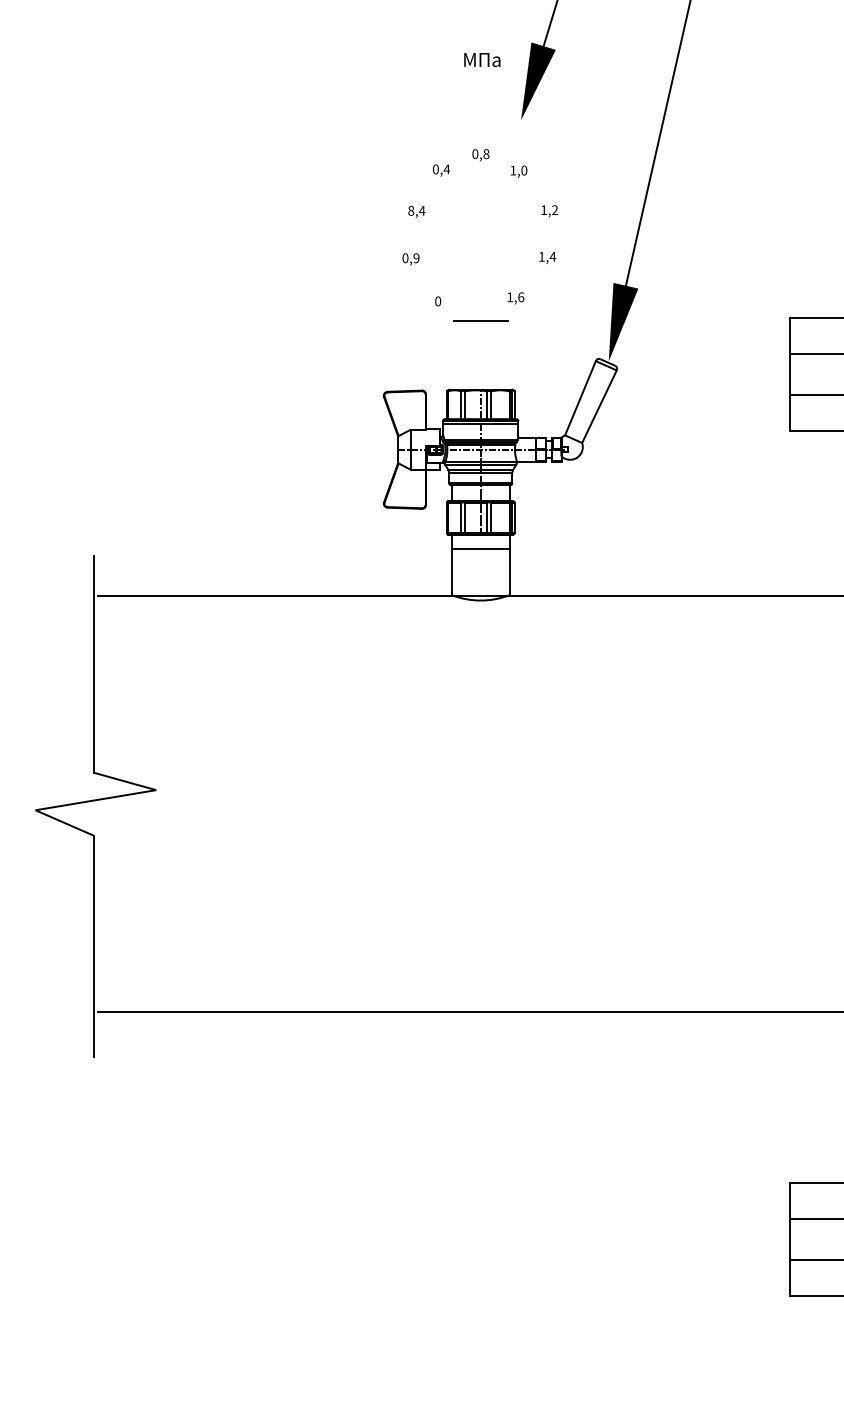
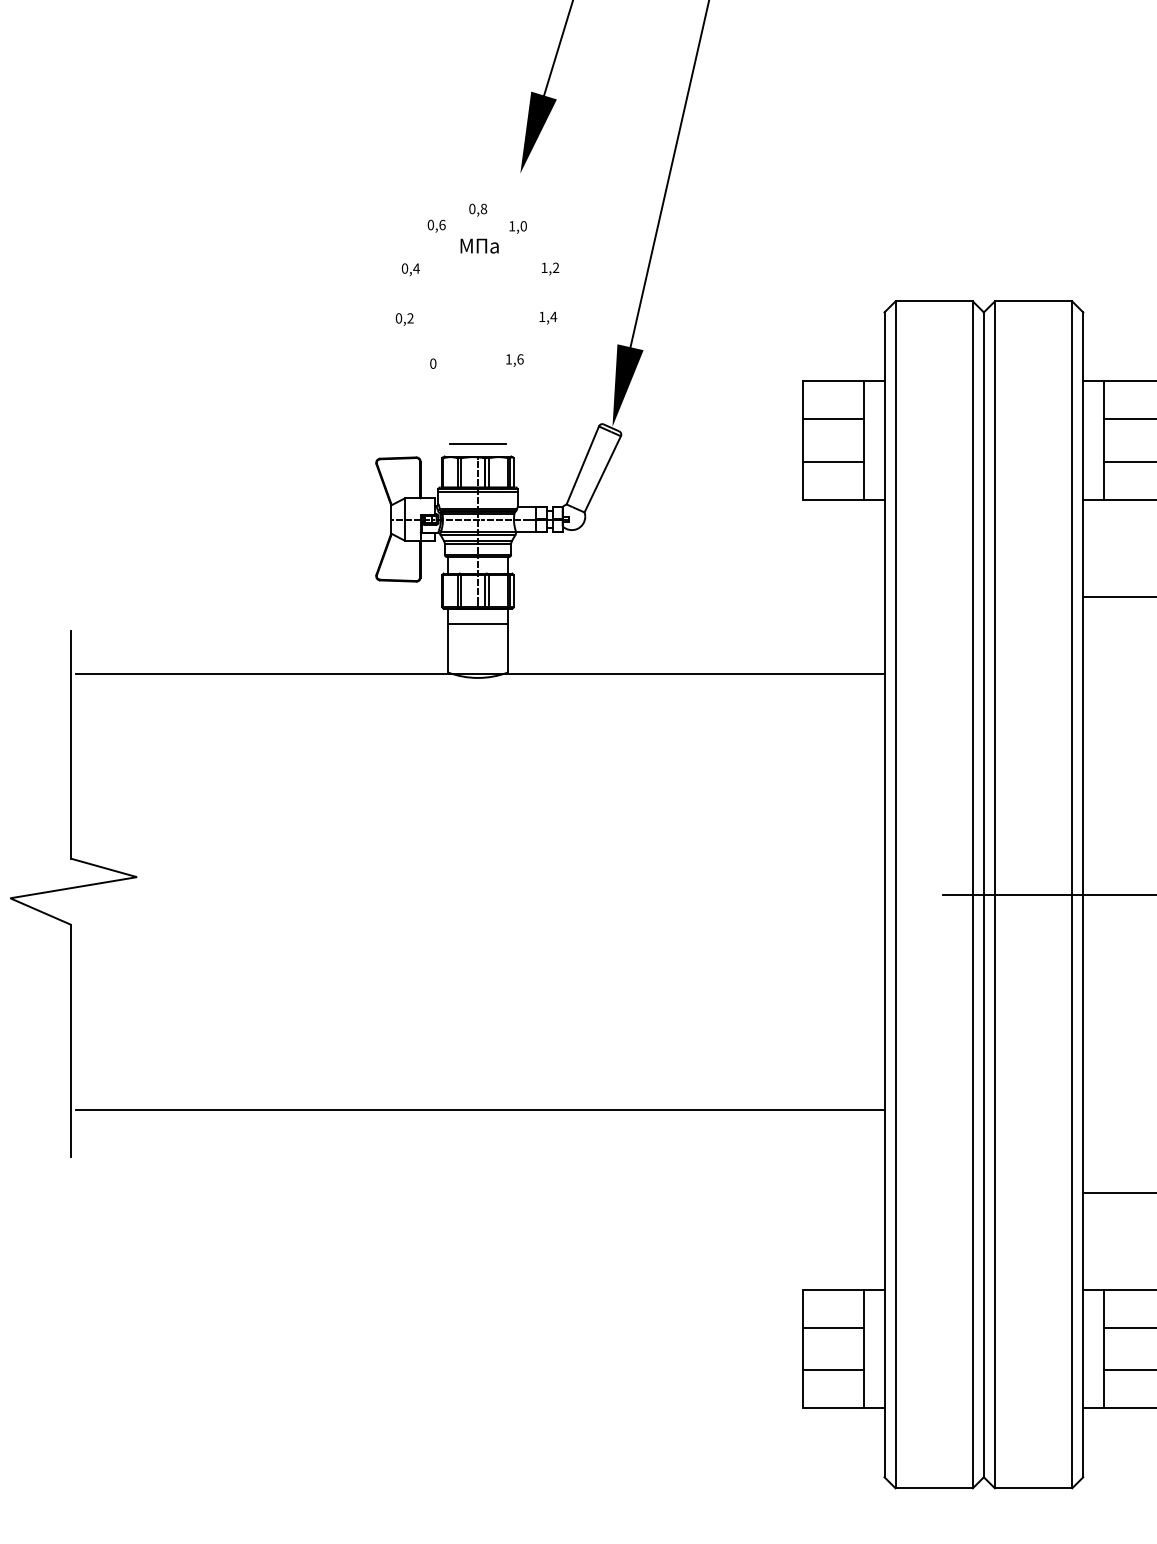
text: (482, 59) -> (479, 245), moved
text: (446, 168) -> (442, 224), 0,4 -> 0,6
text: (410, 210) -> (404, 268), 8,4 -> 0,4
text: (416, 258) -> (410, 318), 0,9 -> 0,2
line: (480, 320) -> (477, 443), moved

